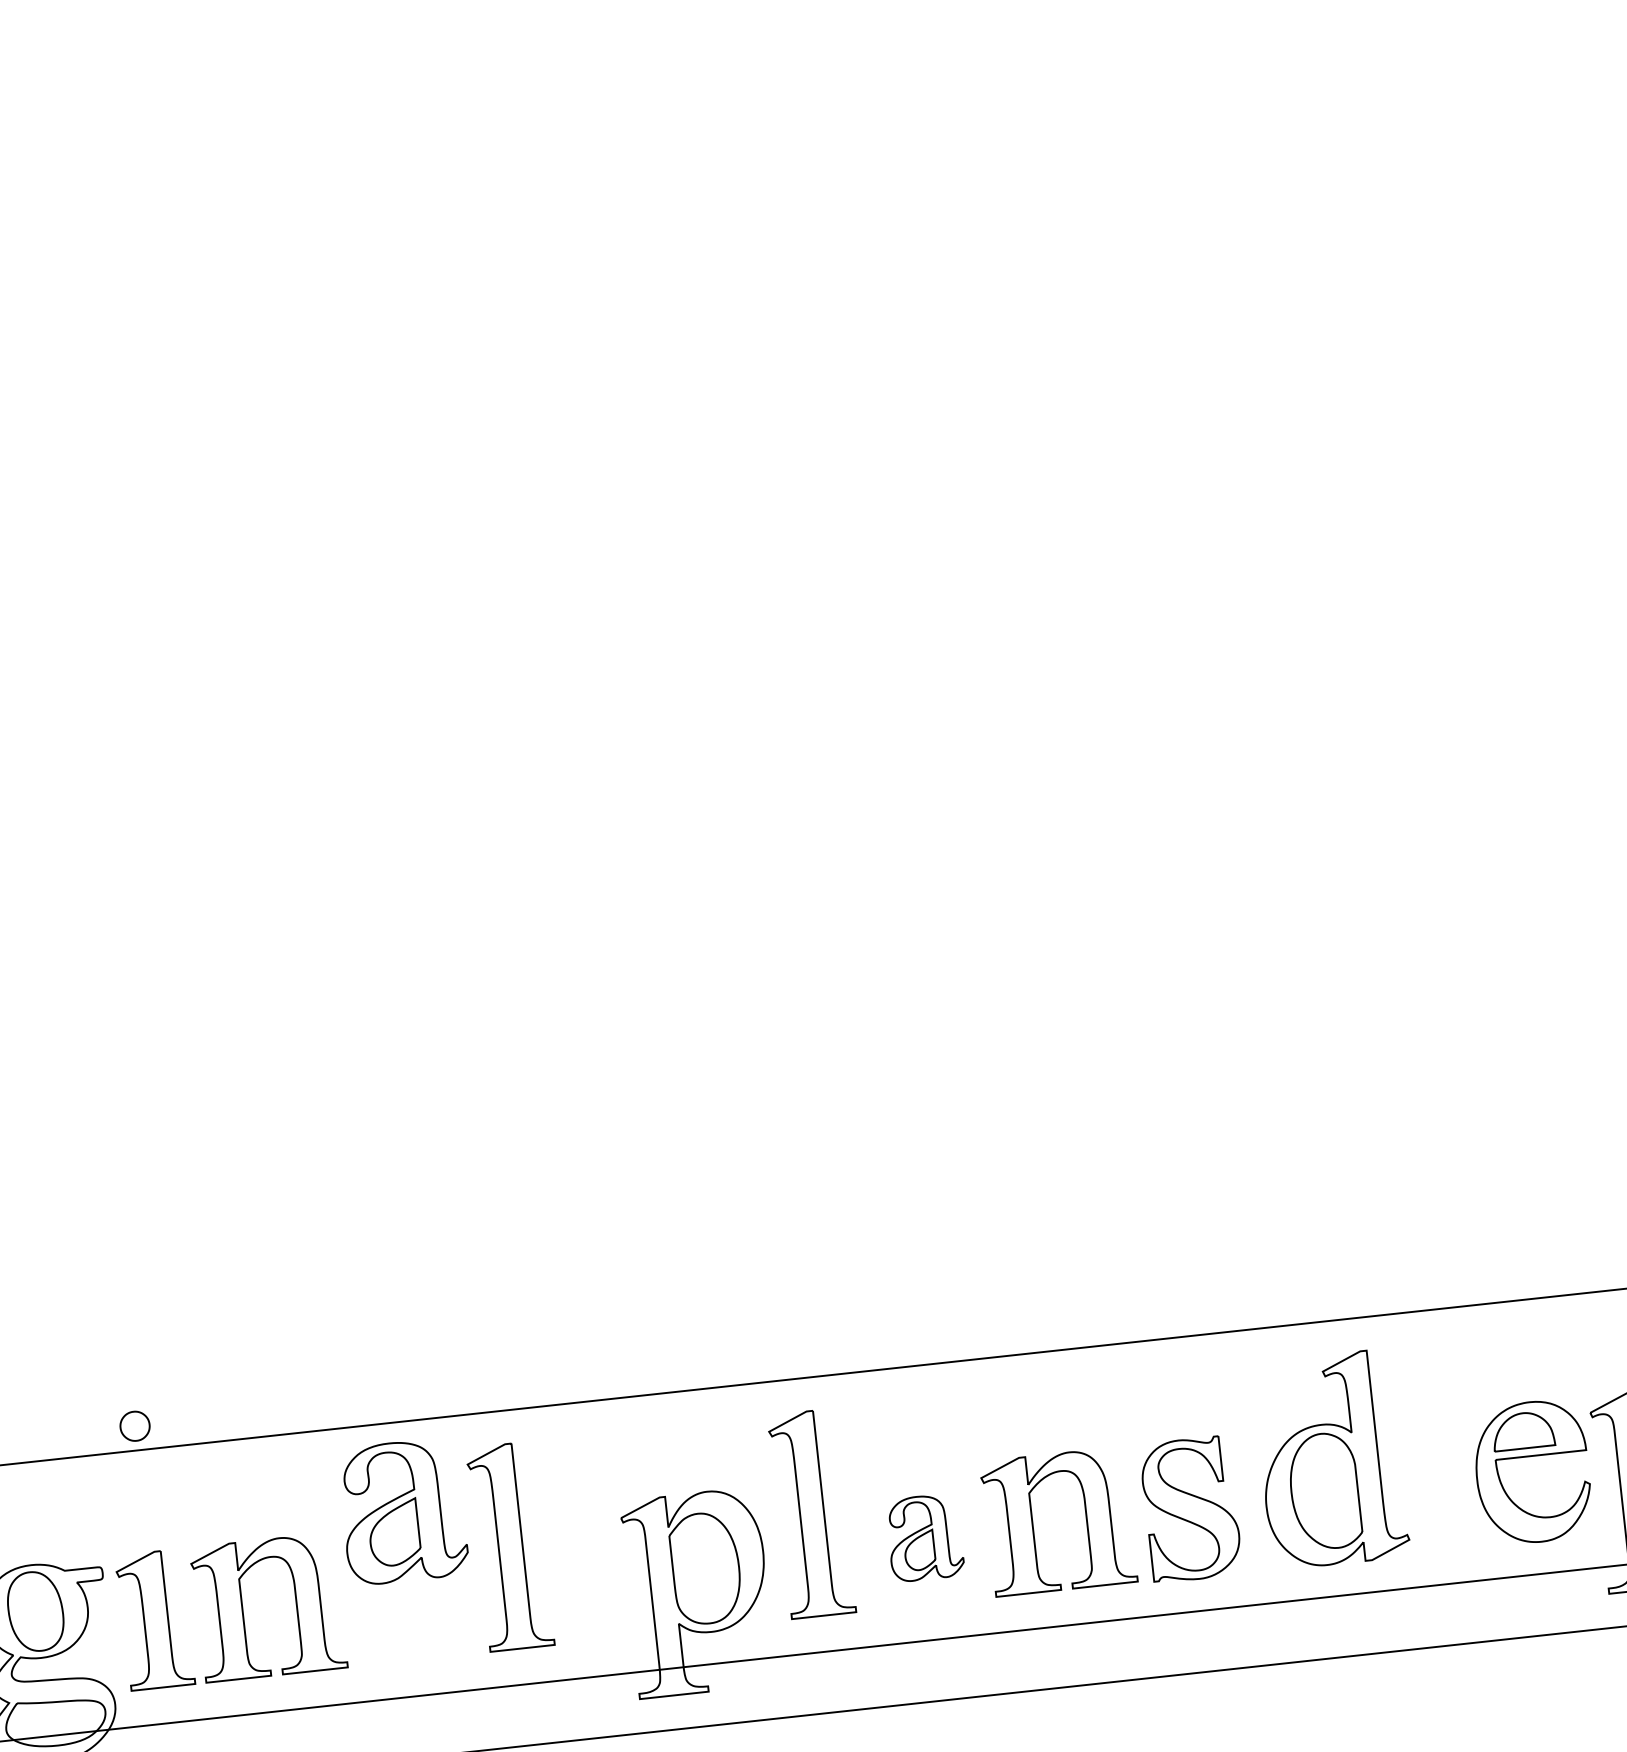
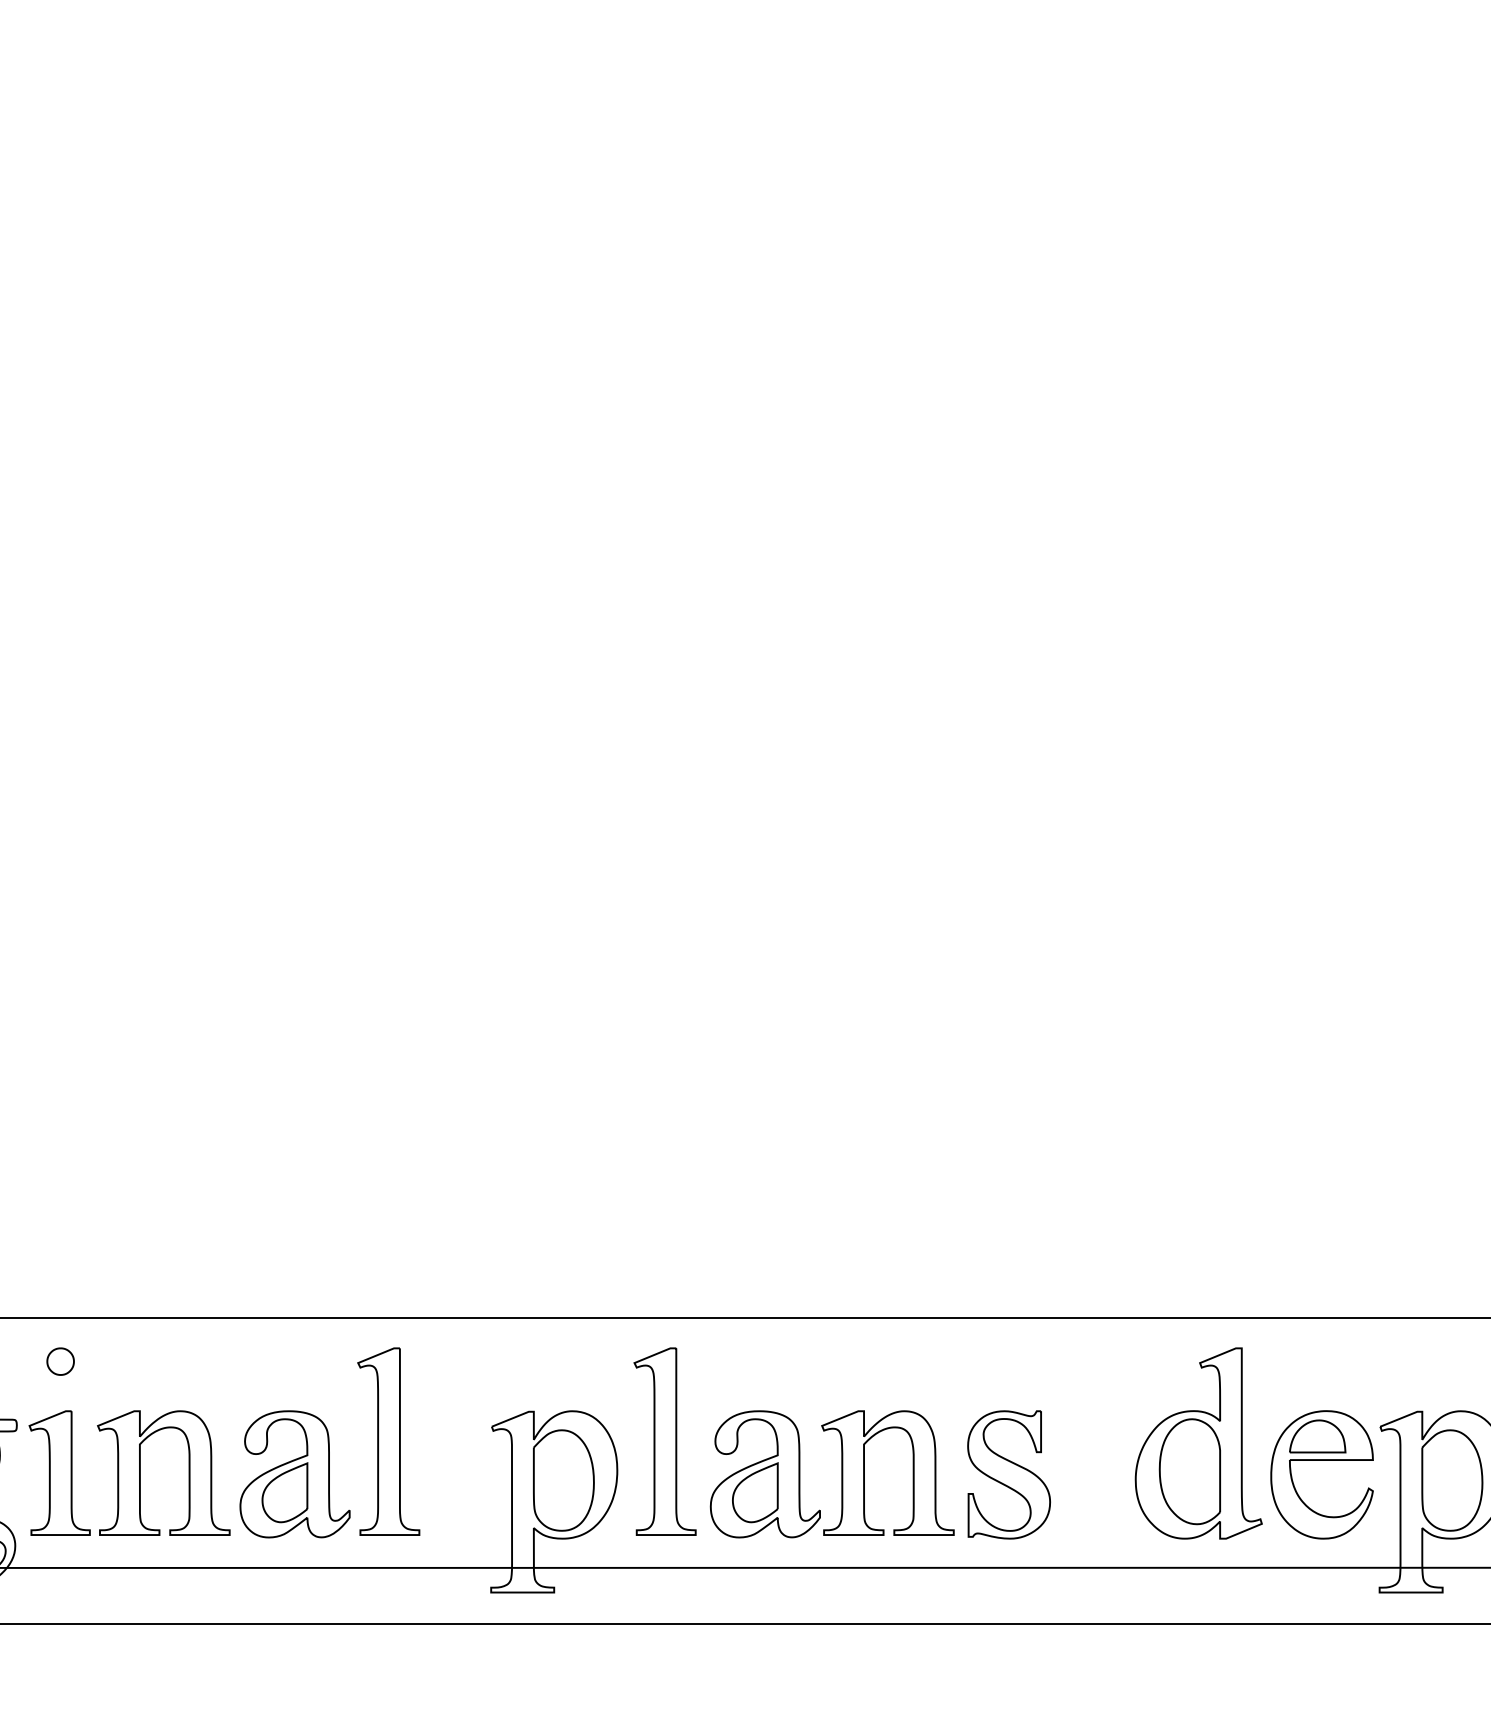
part: (134, 1426) -> (60, 1361), moved
part: (1330, 1459) -> (1198, 1443), moved
part: (402, 1511) -> (294, 1474), moved
part: (924, 1537) -> (764, 1474), size x1.67

